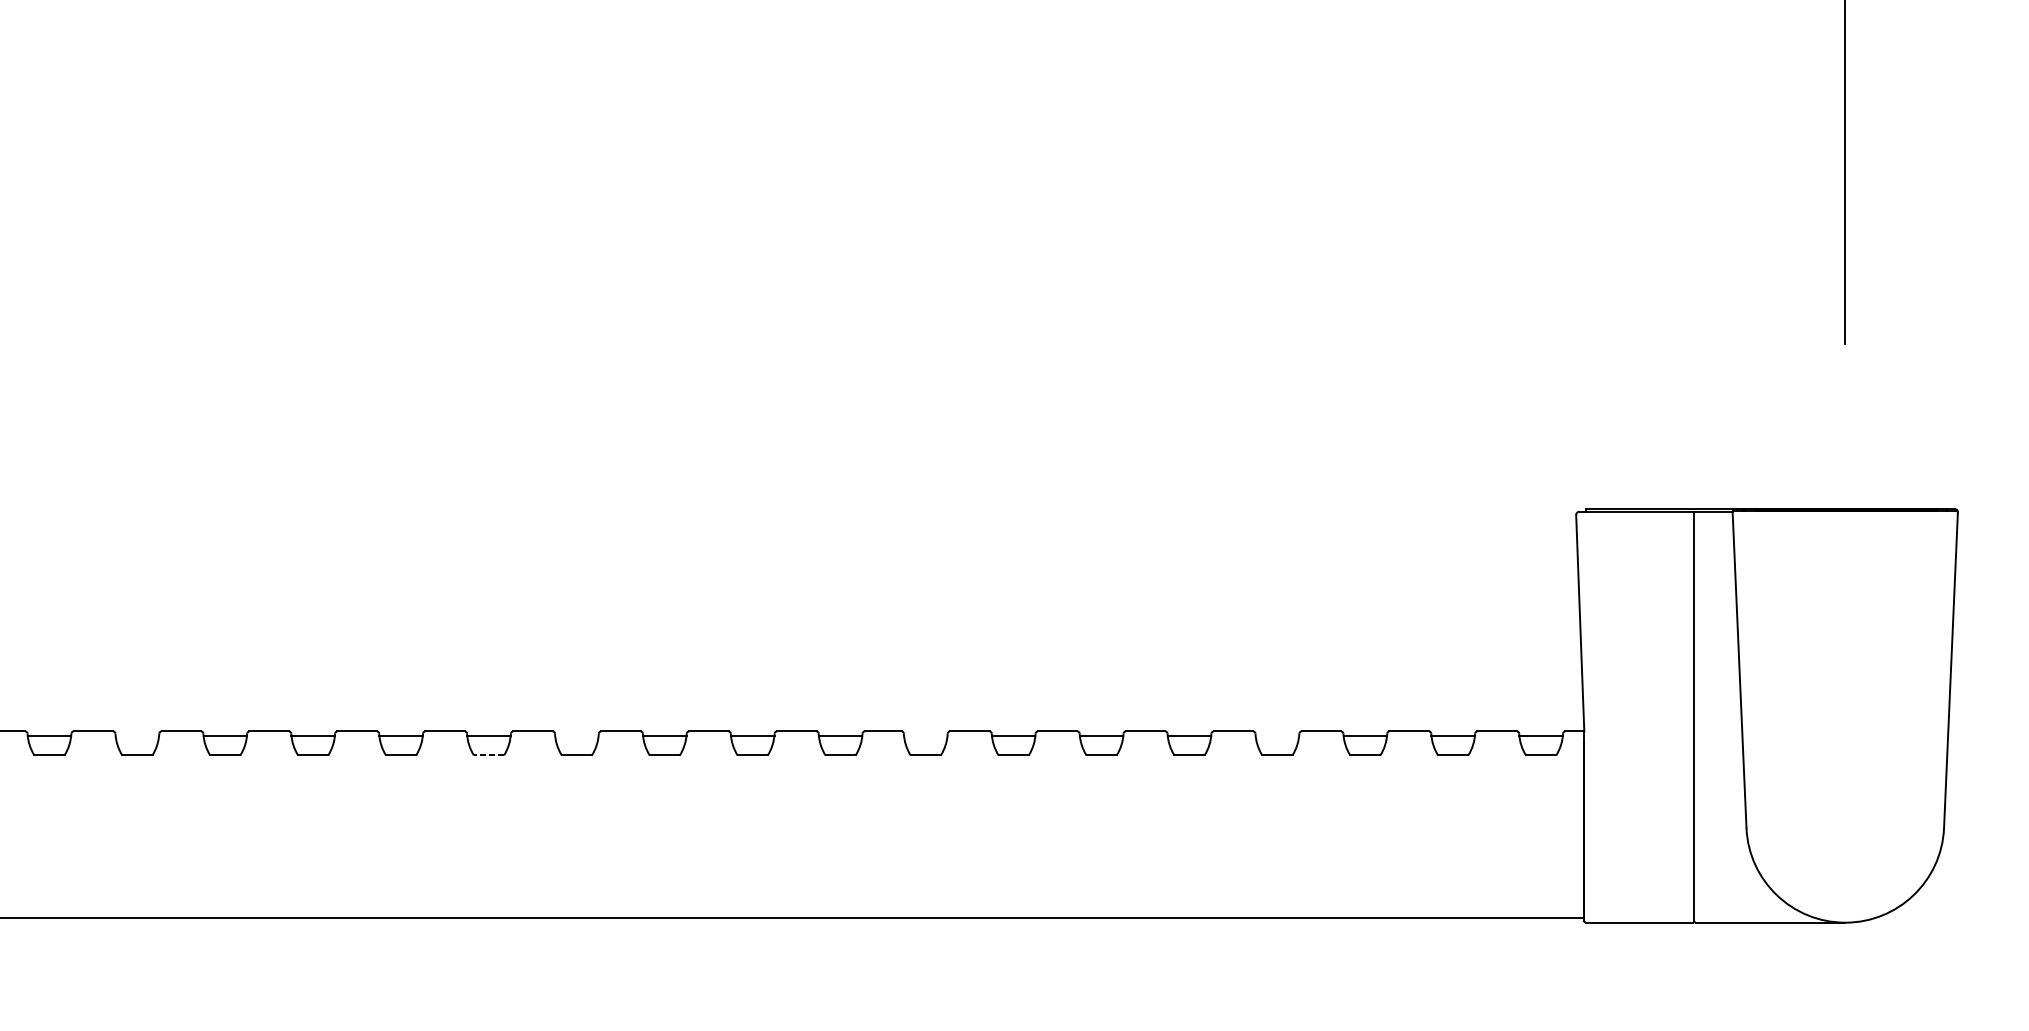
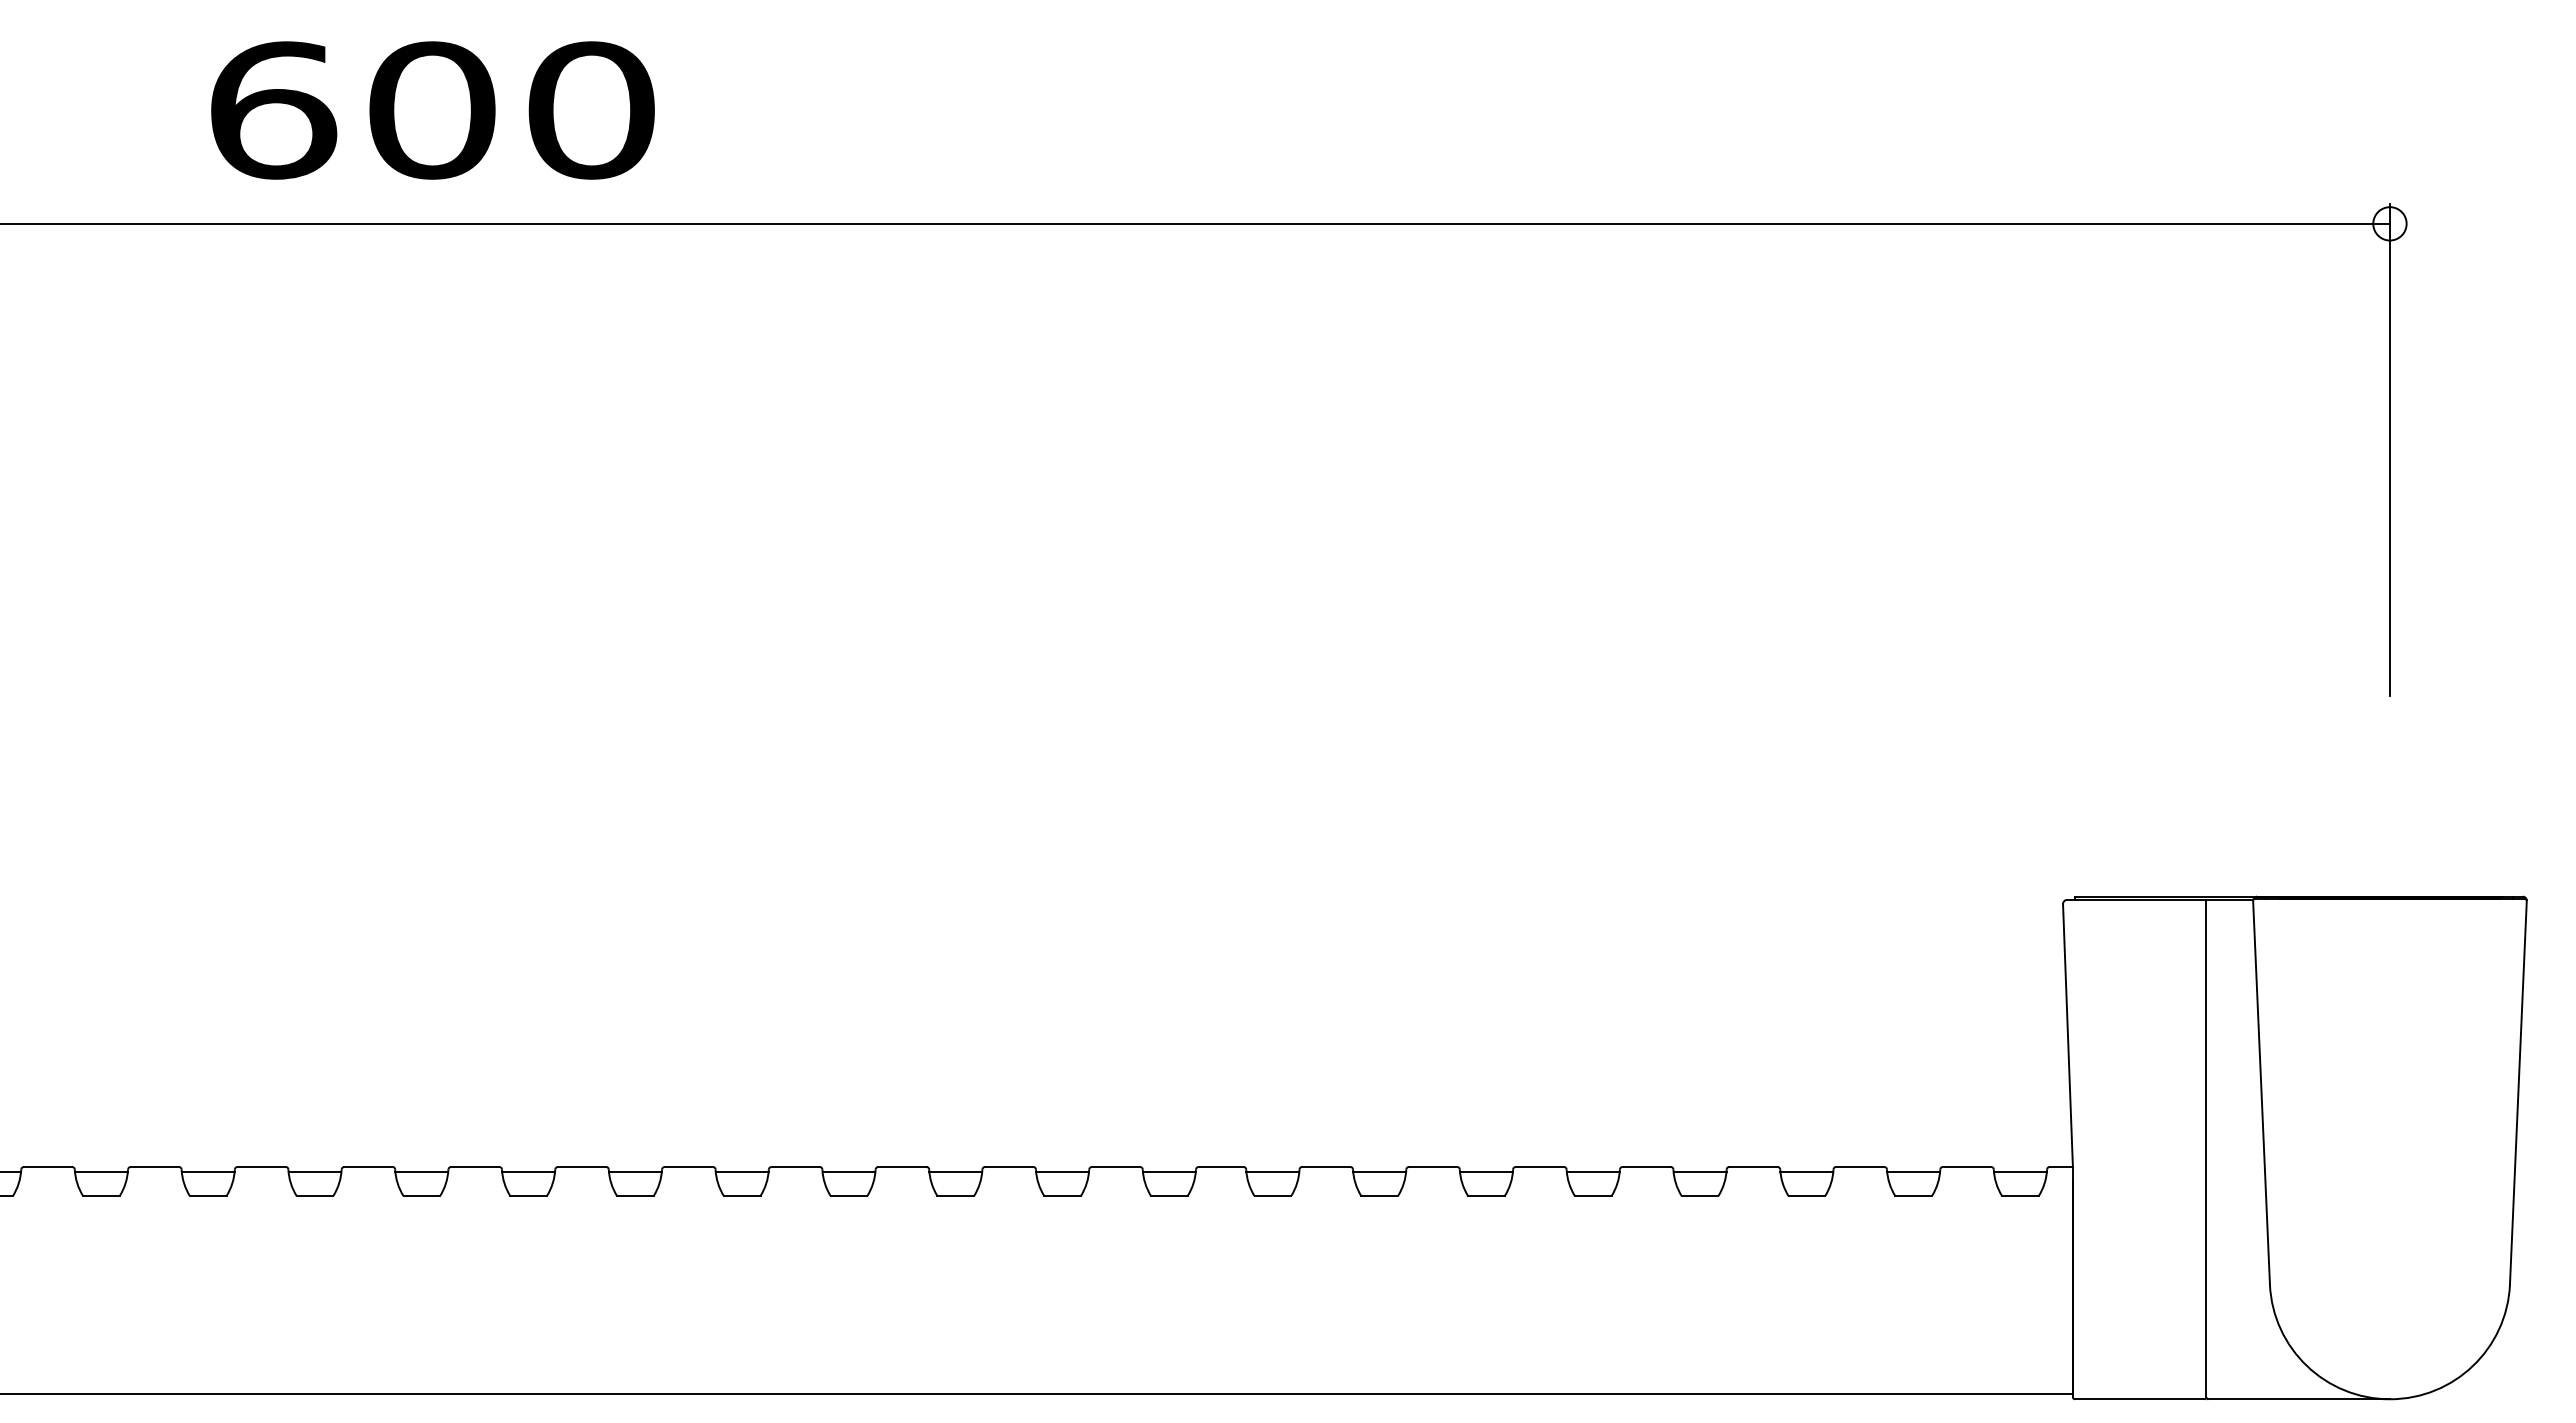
line: (136, 736) -> (314, 1172), added
line: (576, 736) -> (848, 1172), added
line: (925, 736) -> (1272, 1172), added
line: (1276, 736) -> (1699, 1172), added
line: (488, 755) -> (741, 1196), dashed -> solid

